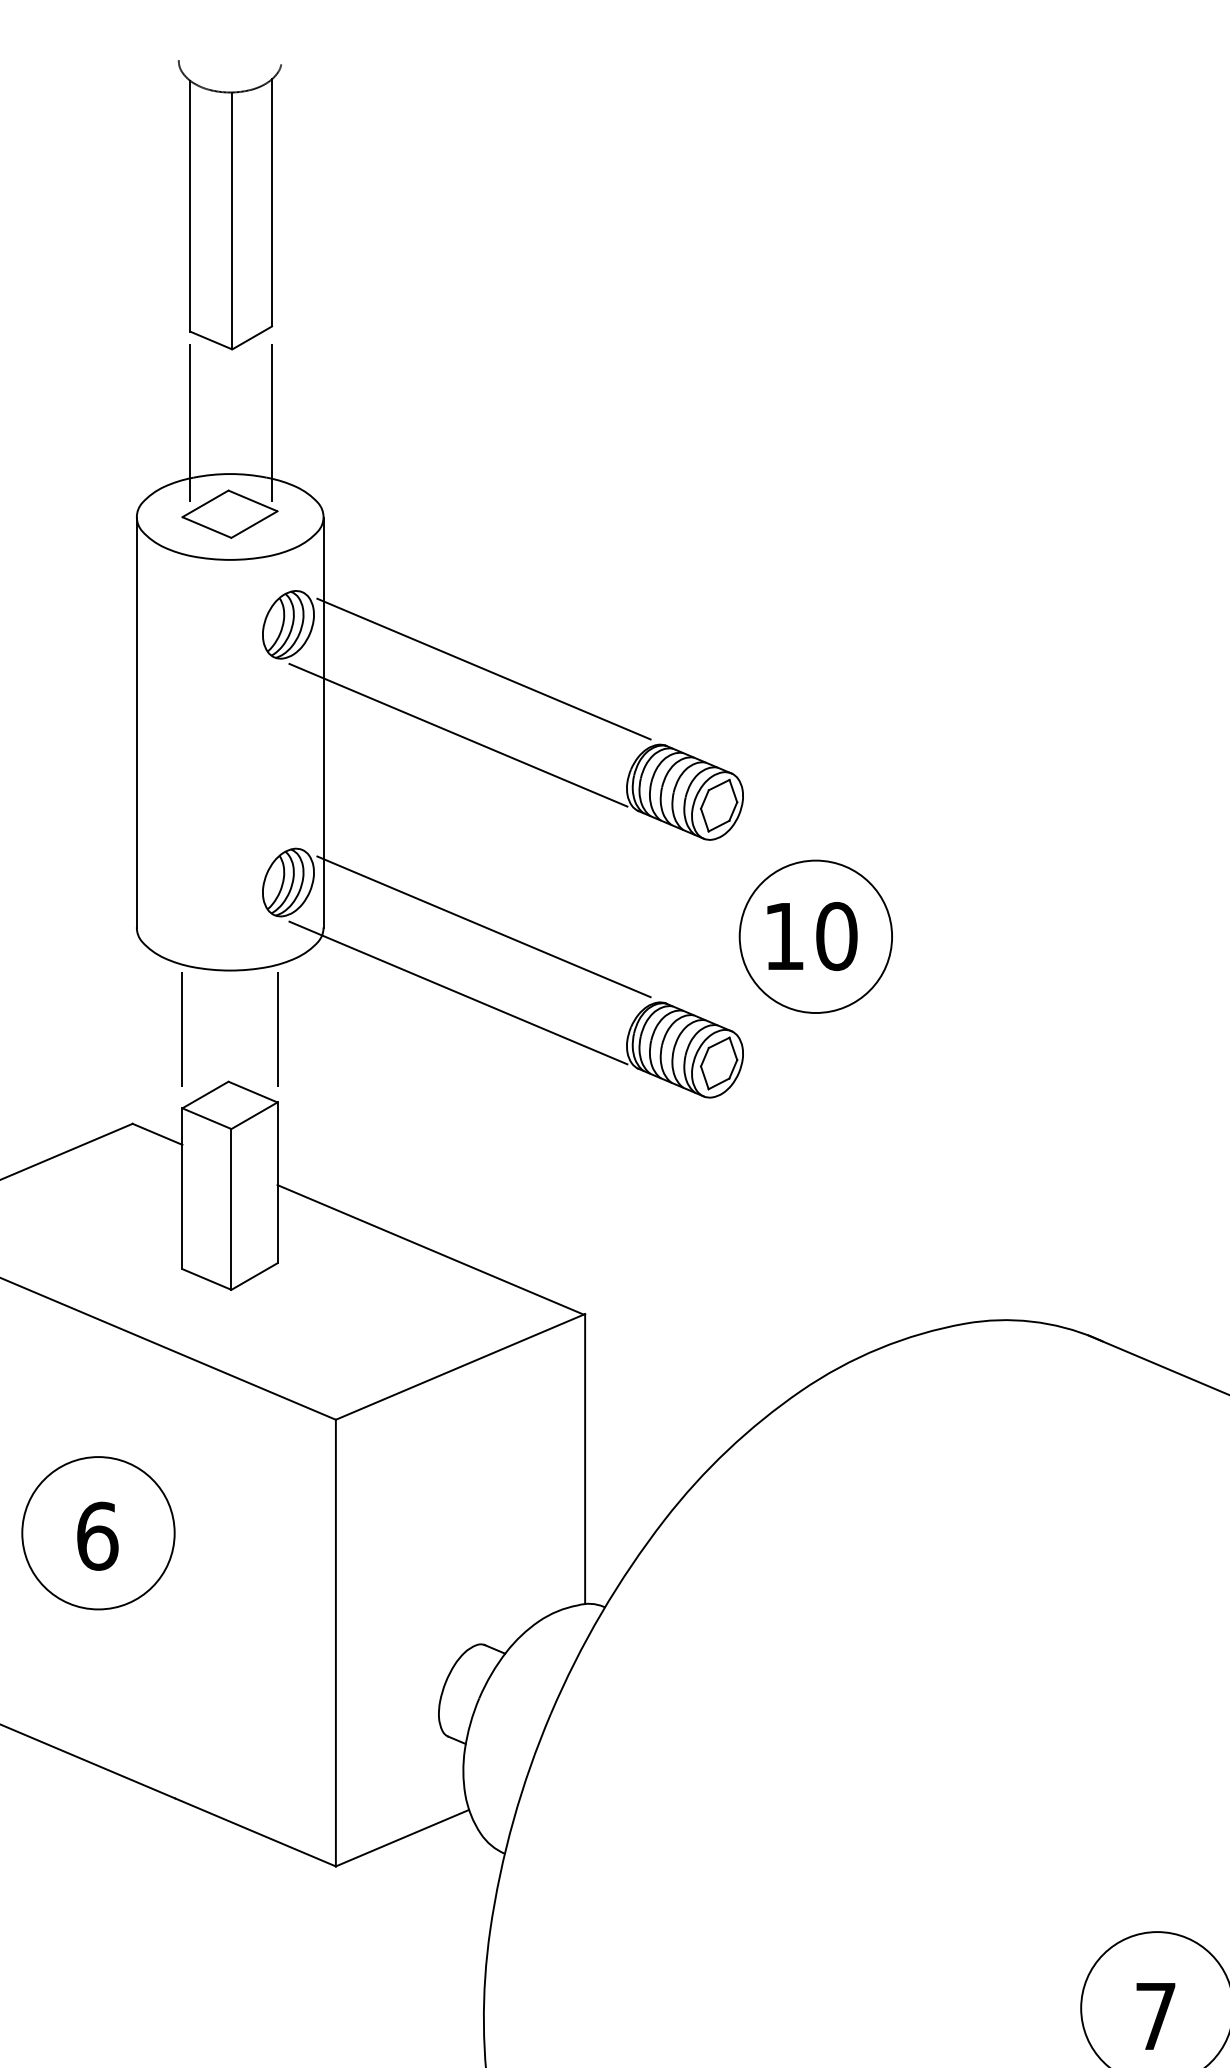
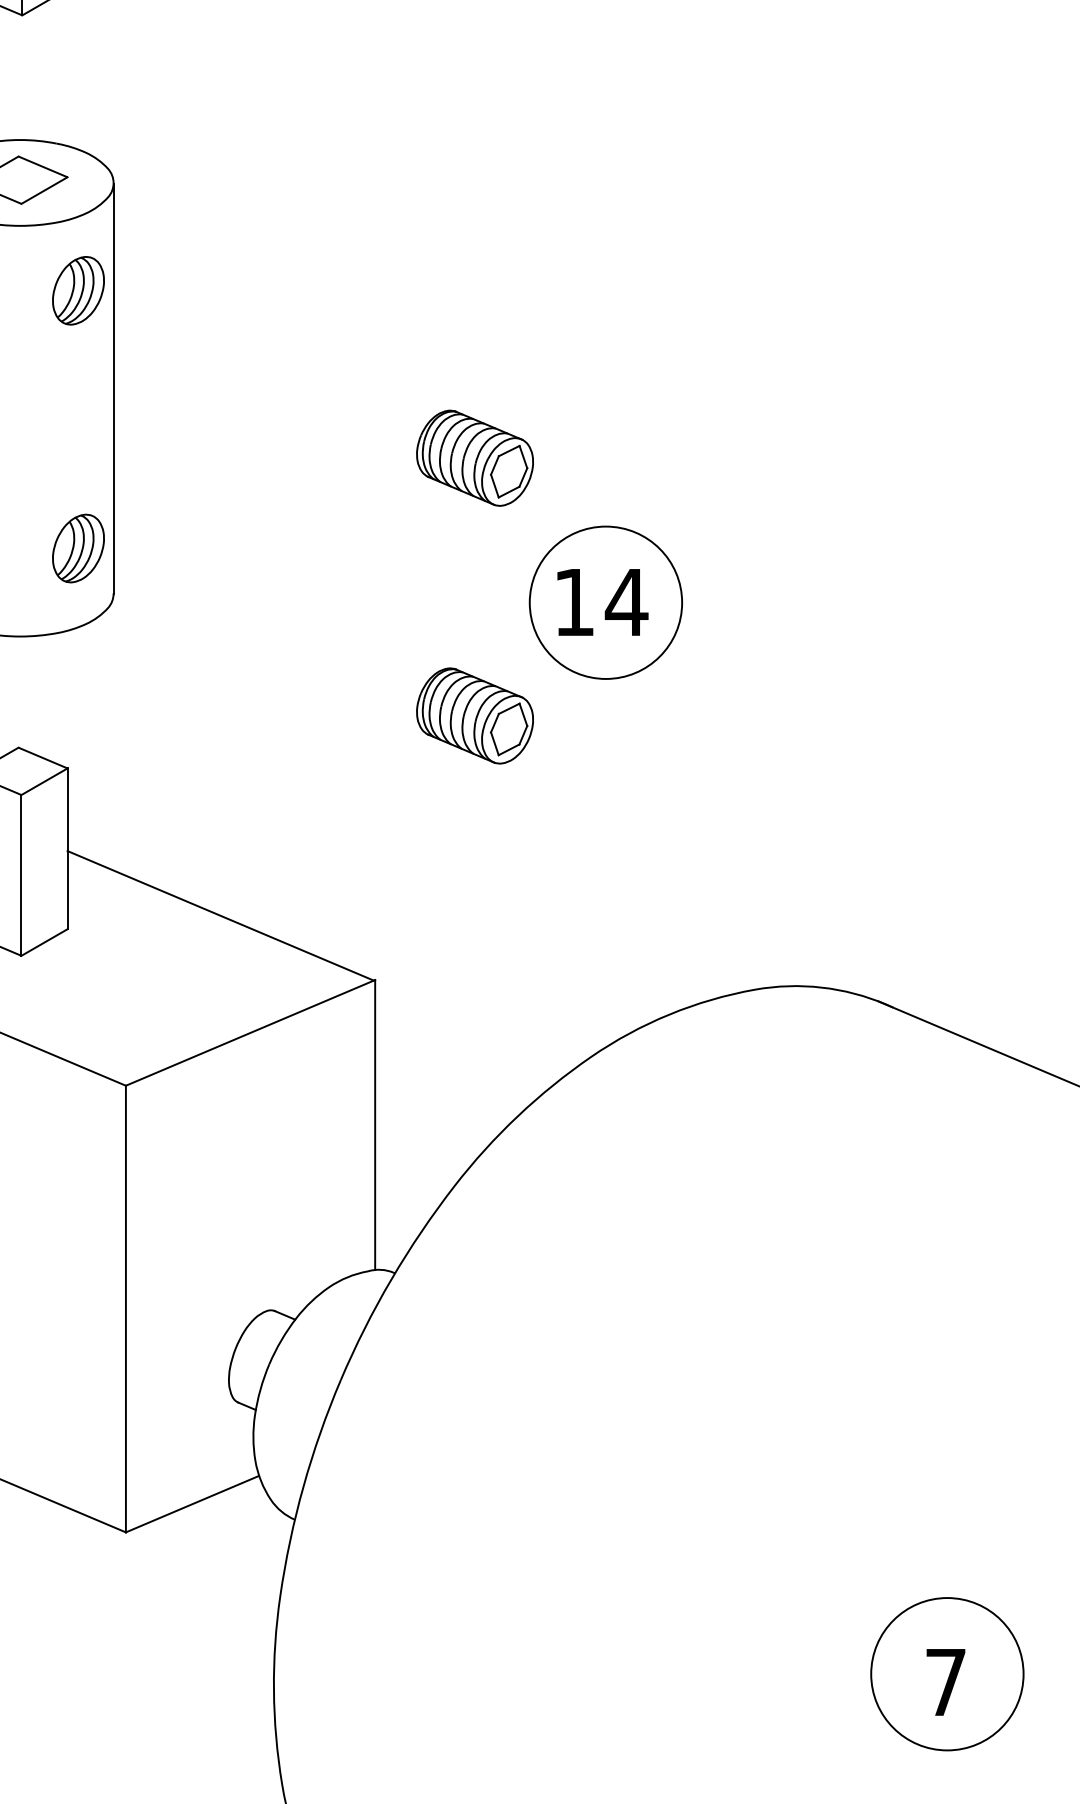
line: (272, 422) -> (62, 88), removed
line: (483, 668) -> (273, 334), removed
line: (458, 734) -> (248, 400), removed
line: (483, 926) -> (273, 592), removed
text: (836, 936) -> (626, 602), 10 -> 14
line: (458, 992) -> (248, 658), removed
line: (277, 1029) -> (67, 695), removed

